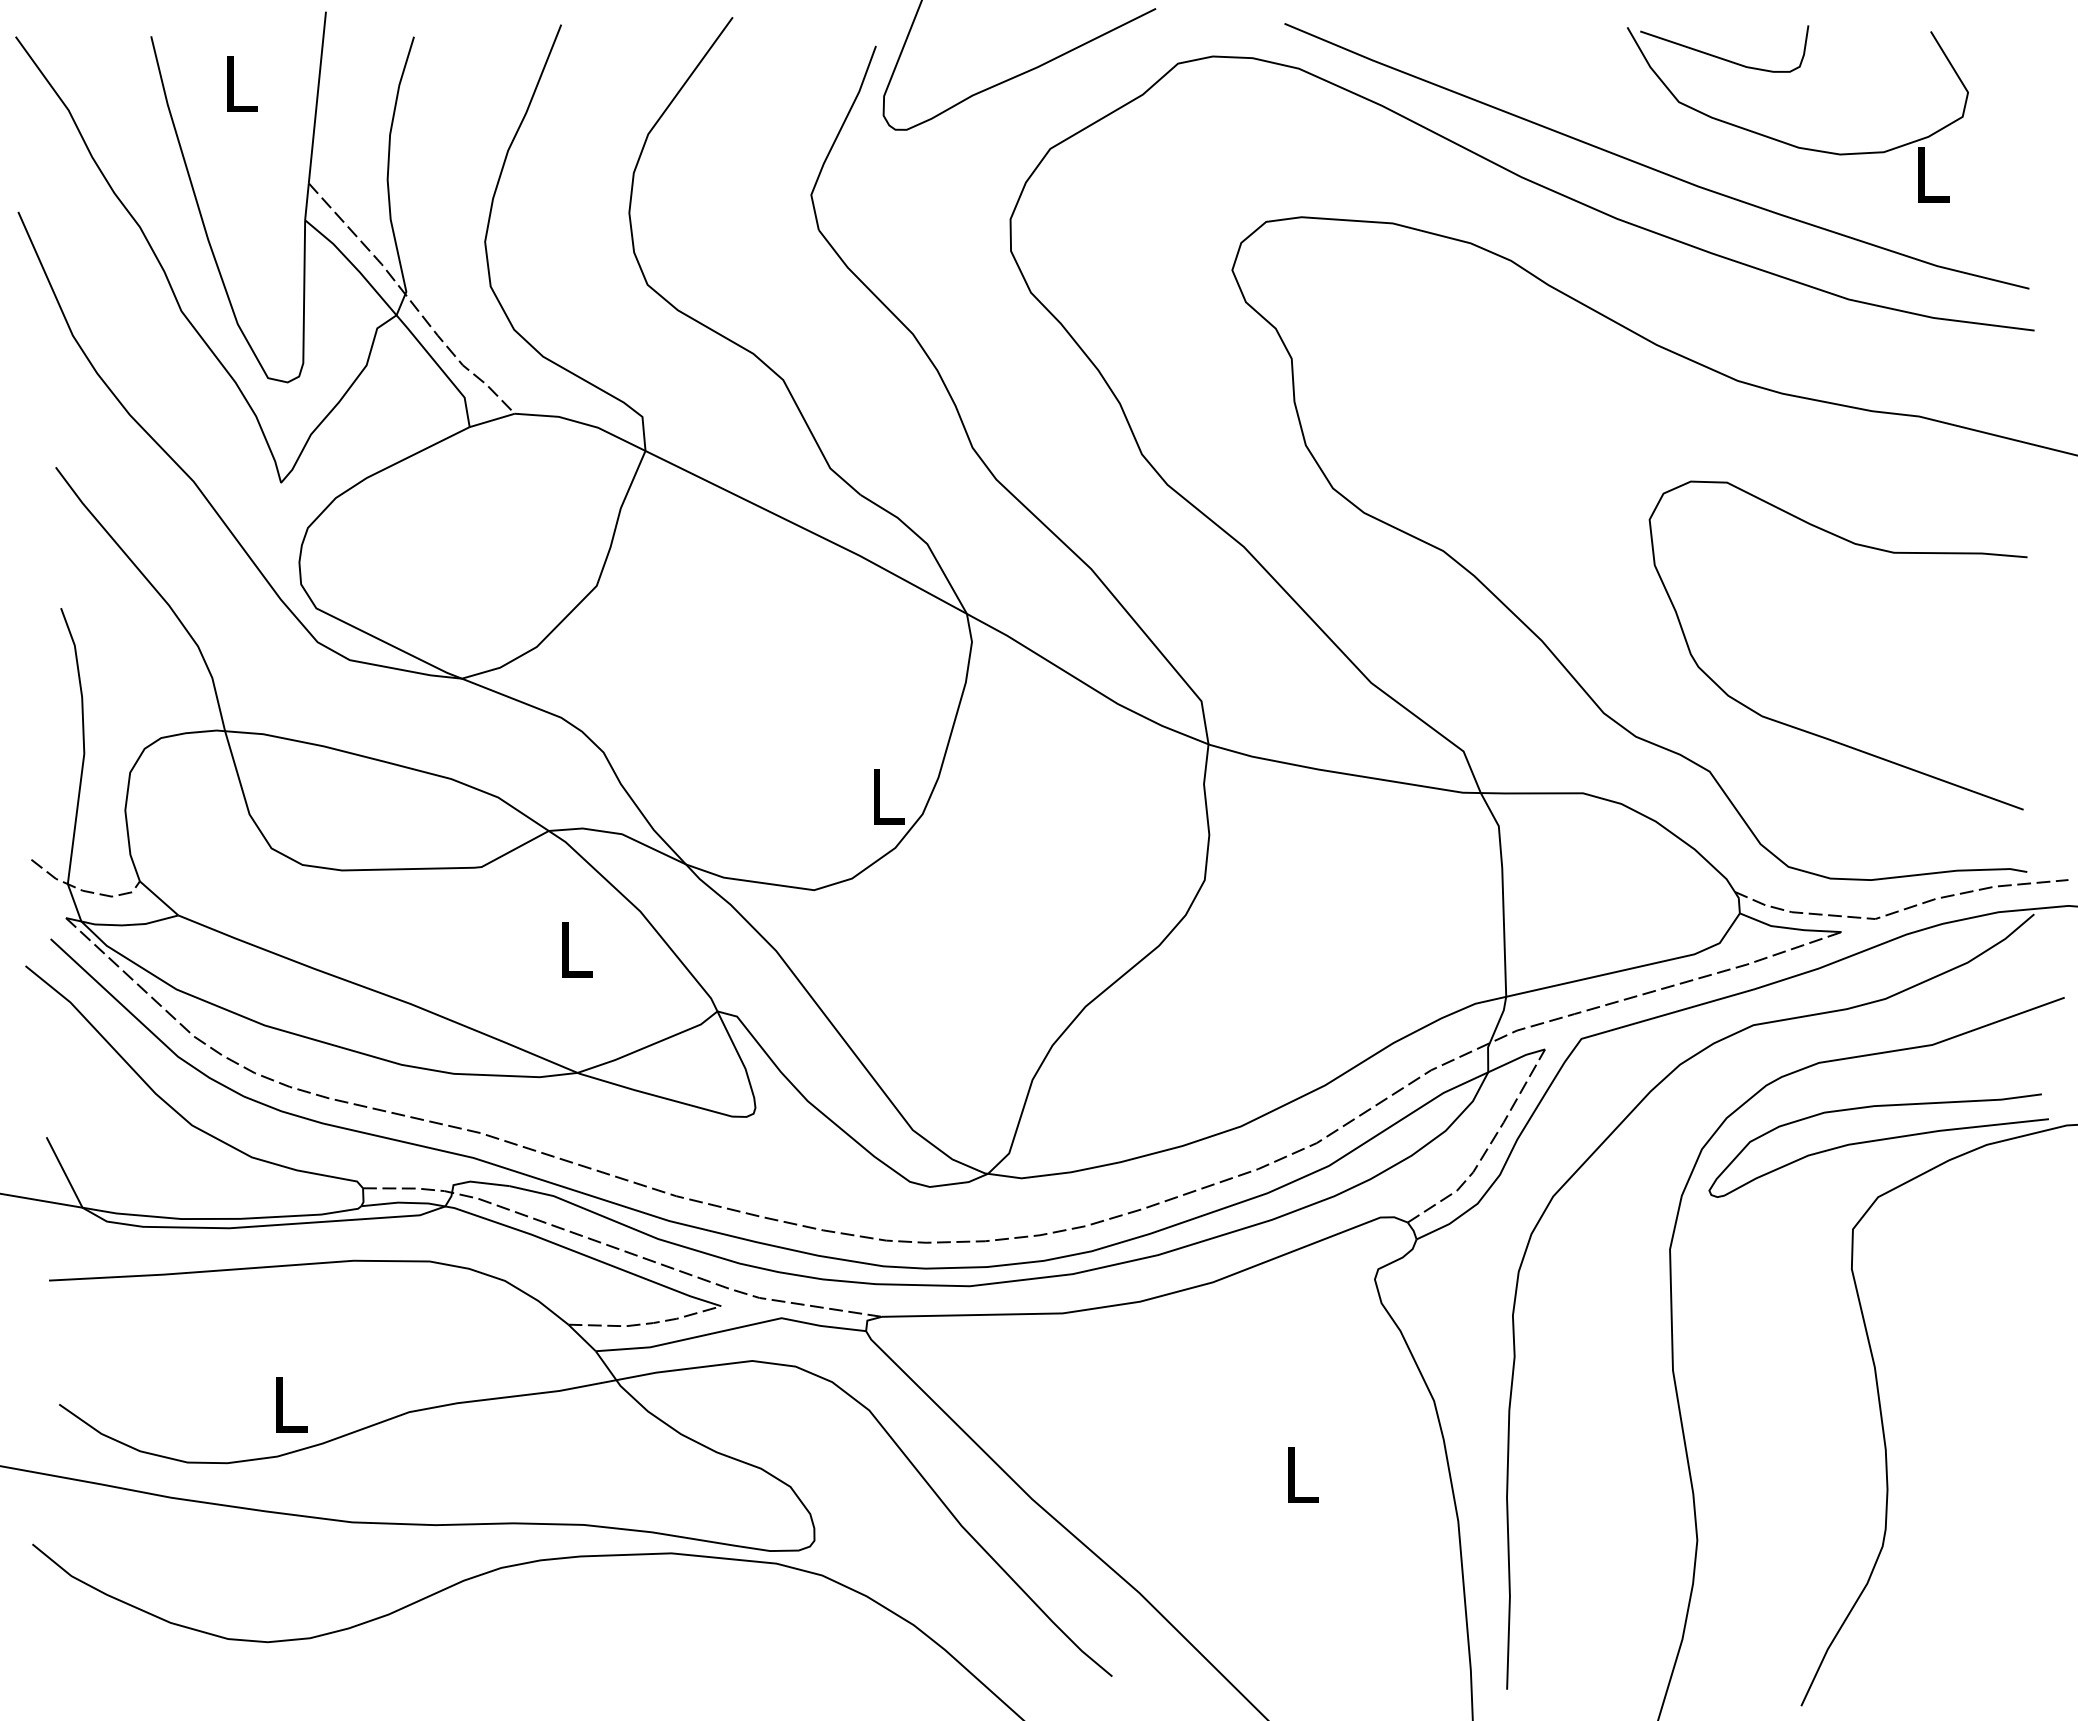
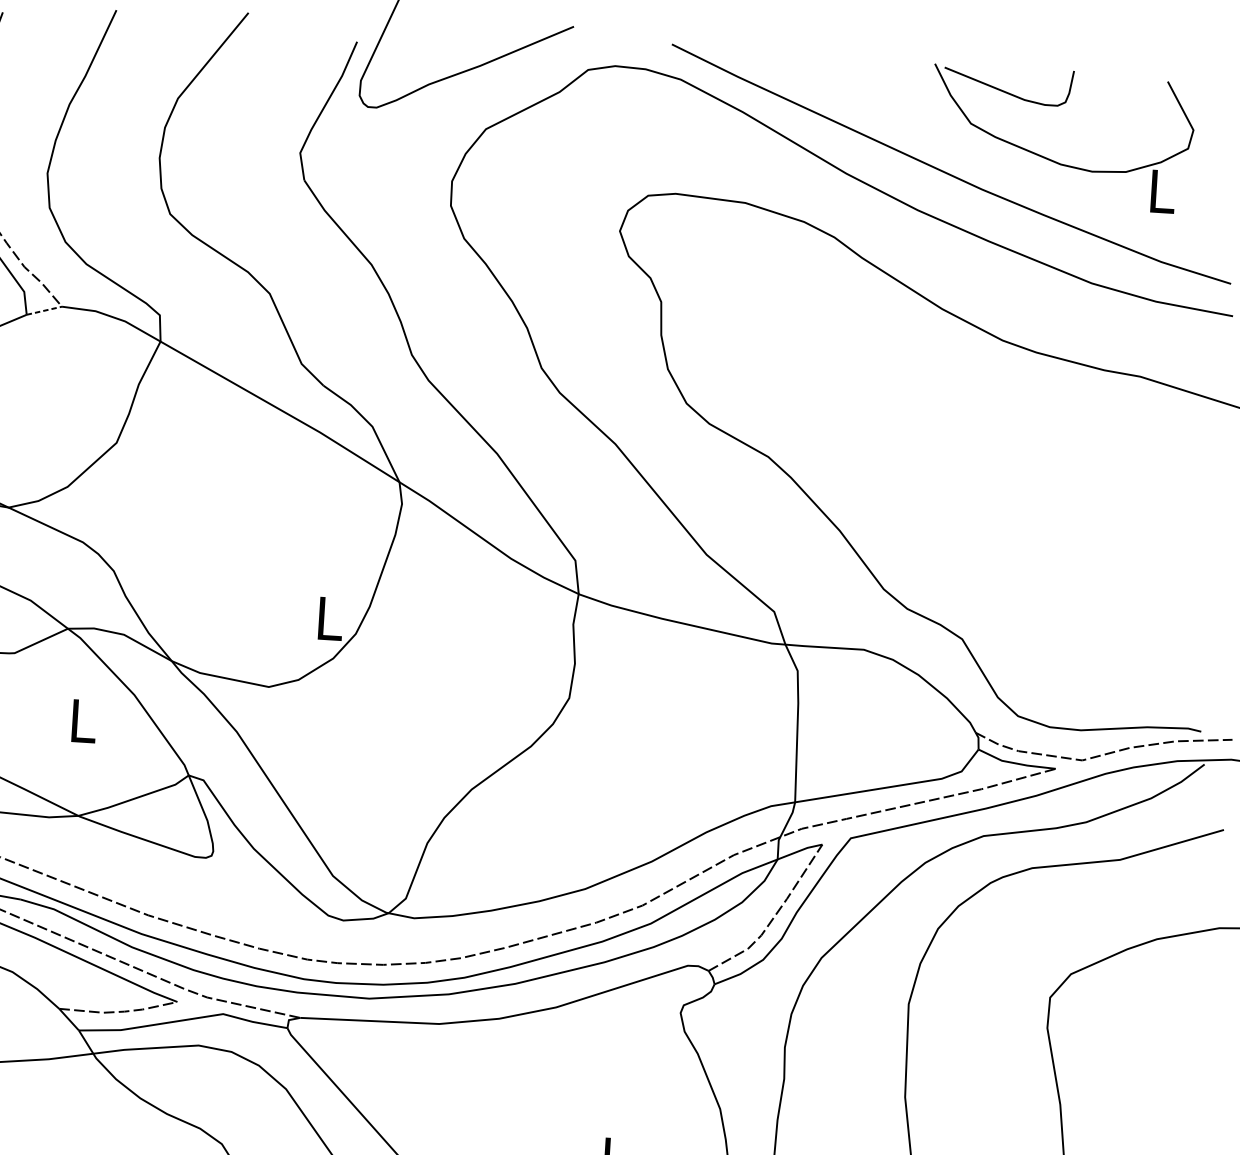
line: (492, 420) -> (44, 310), solid -> dashed
curve: (1809, 731) -> (1040, 613), removed
curve: (1878, 1141) -> (1074, 931), removed

